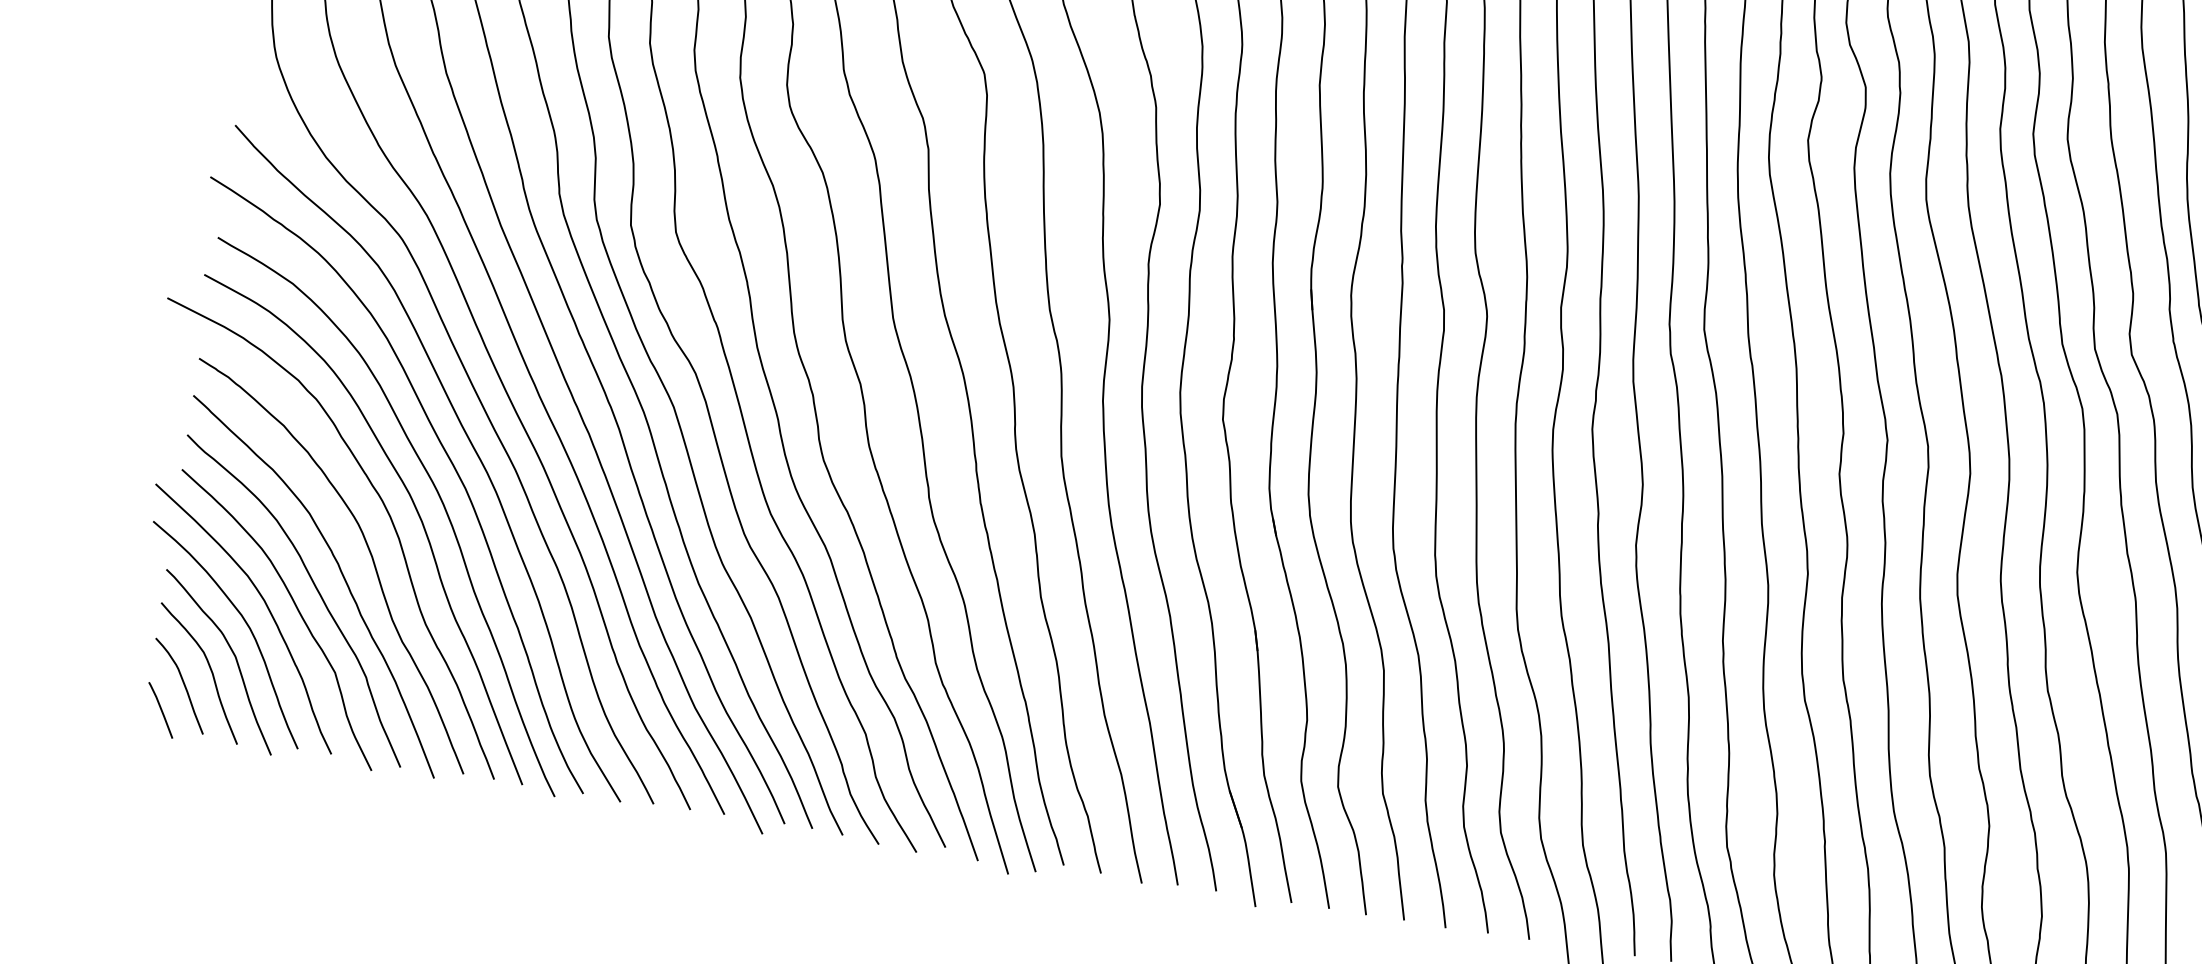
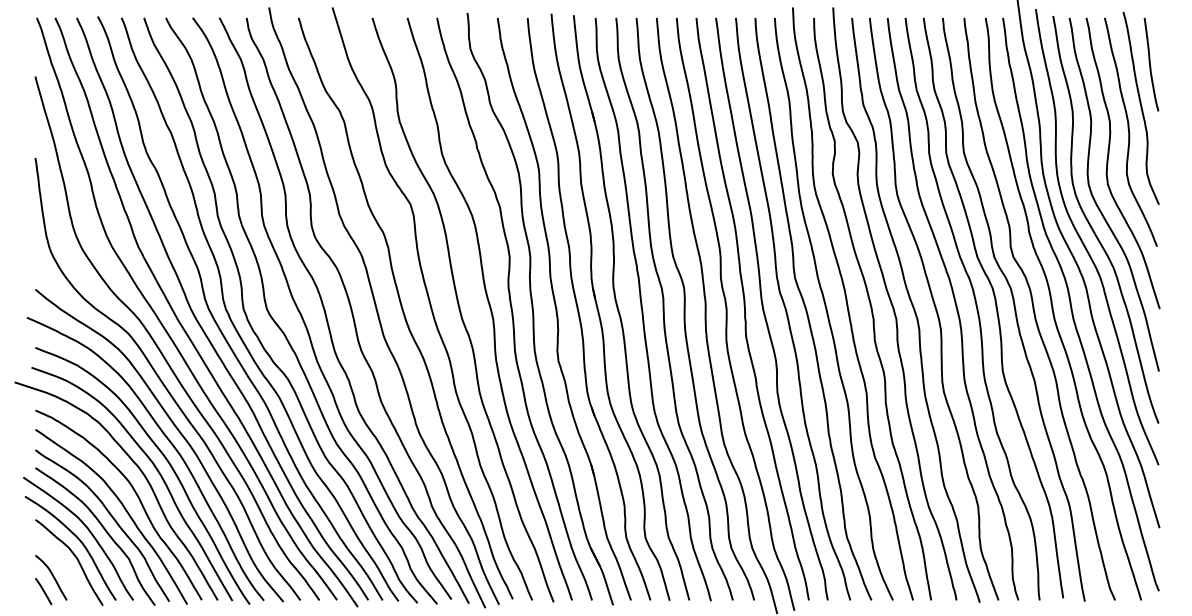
curve: (208, 668) -> (64, 566), removed

